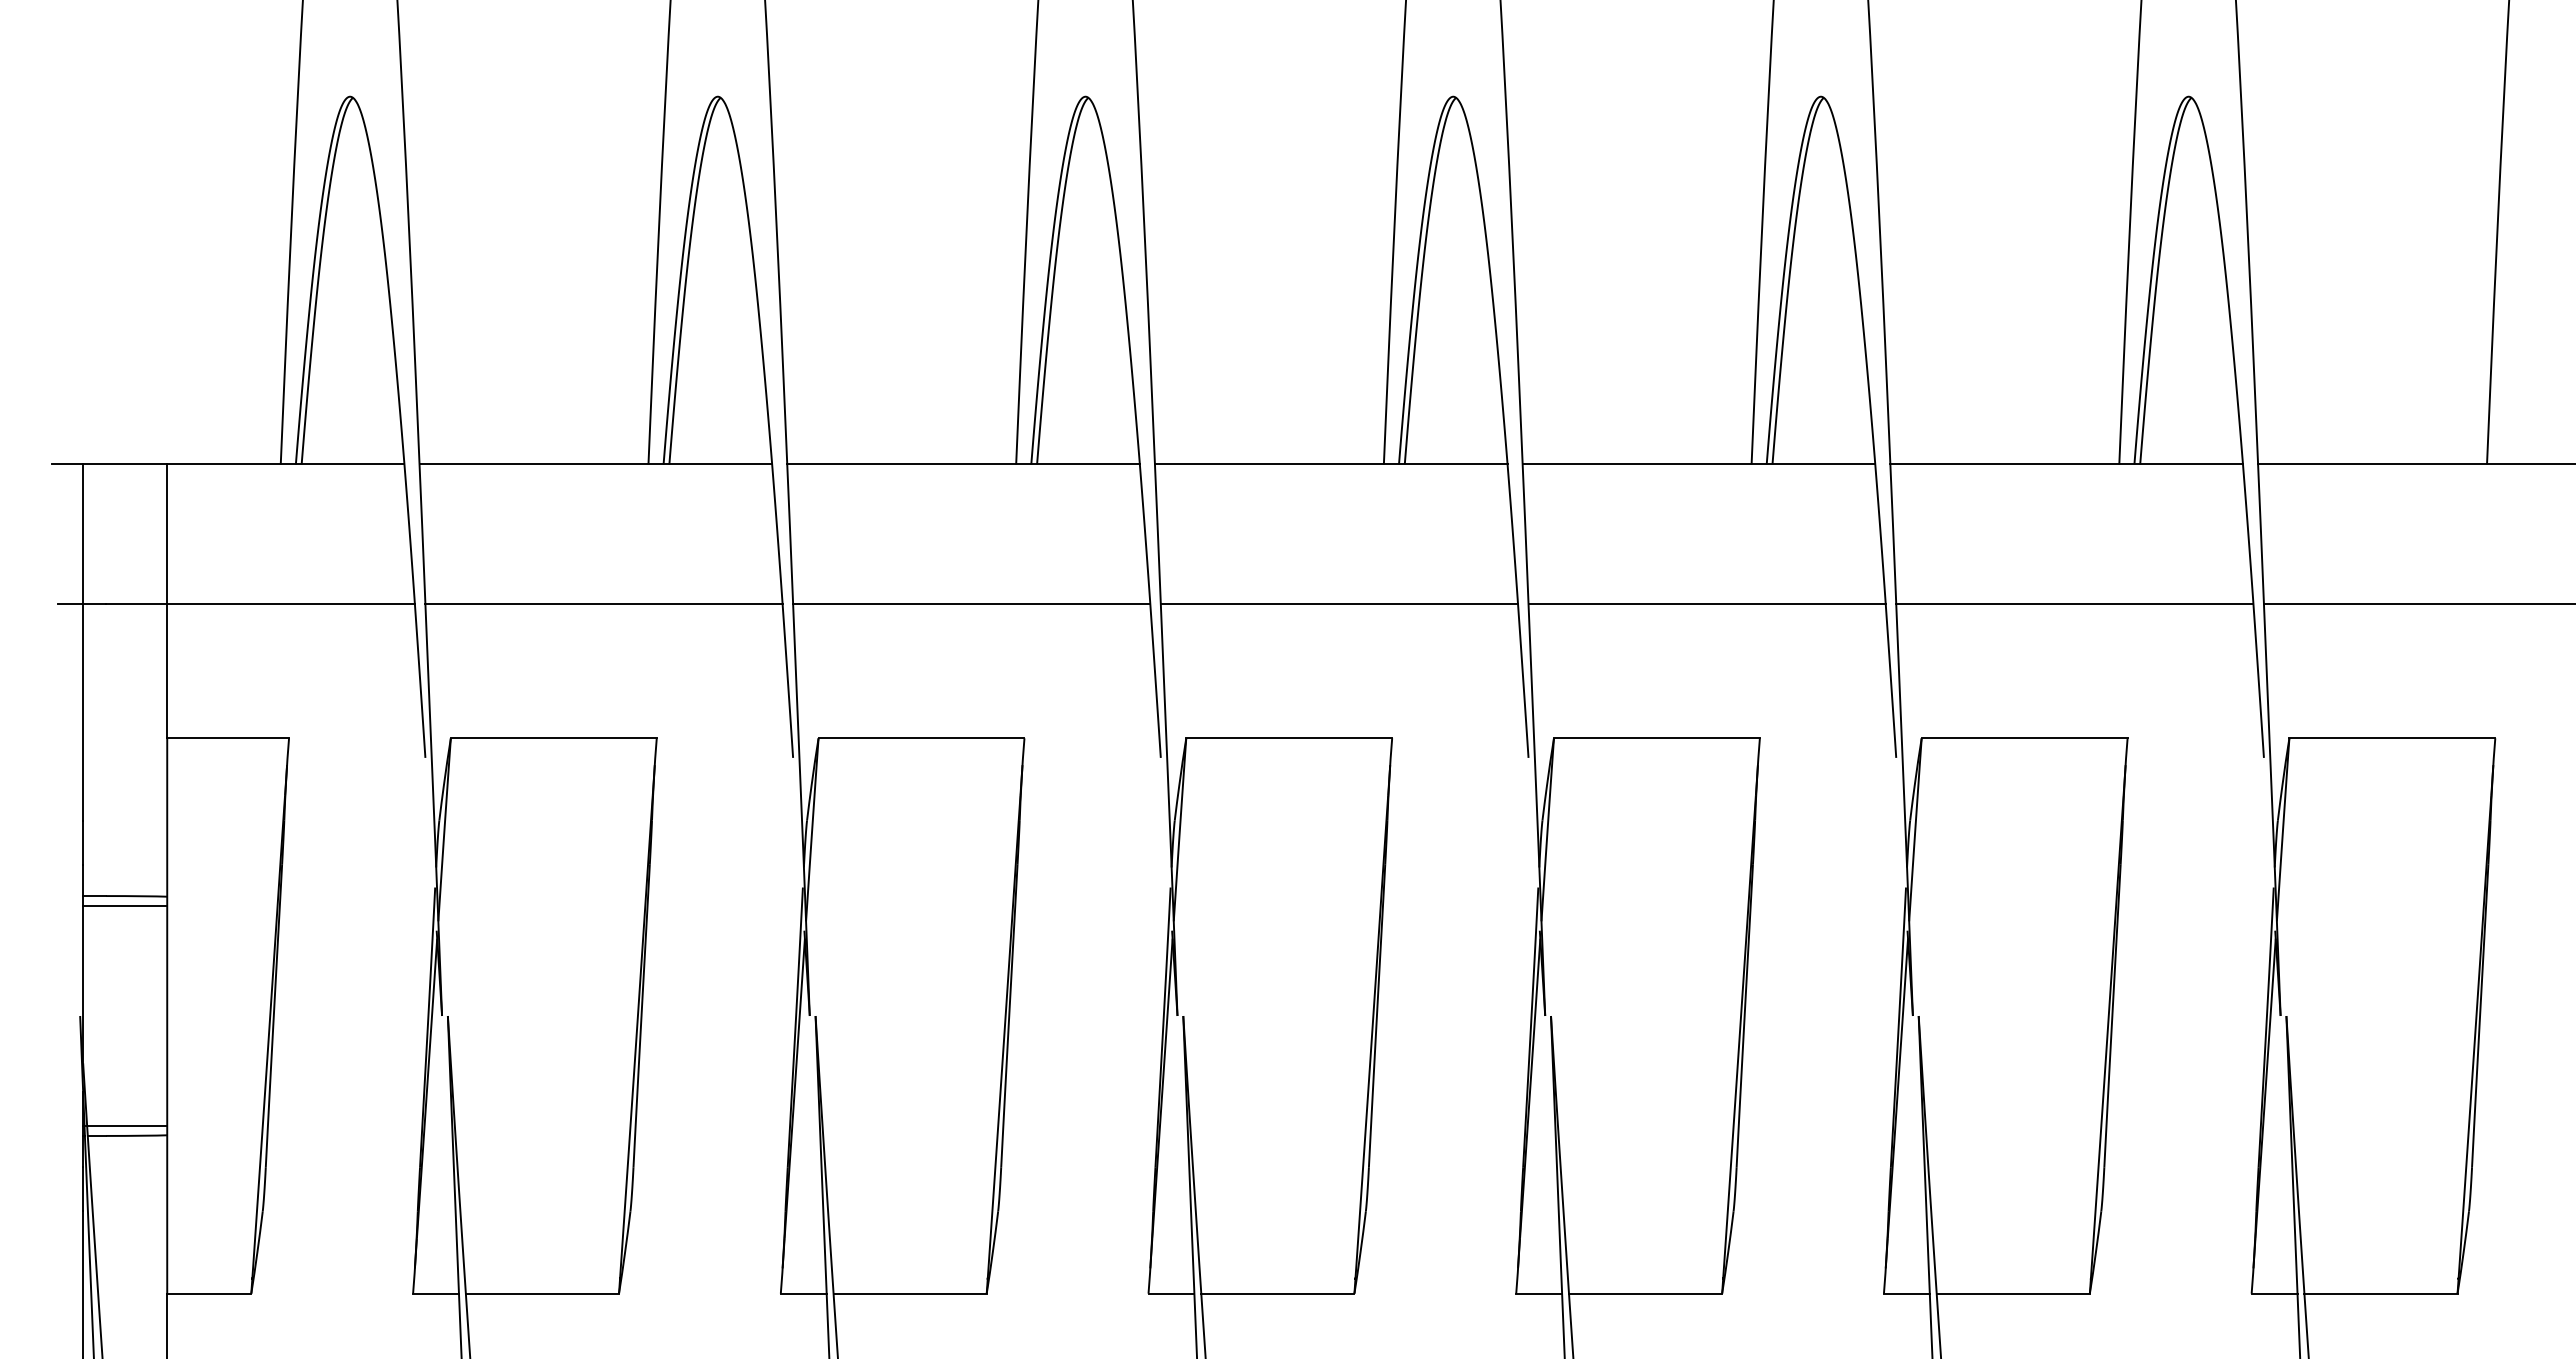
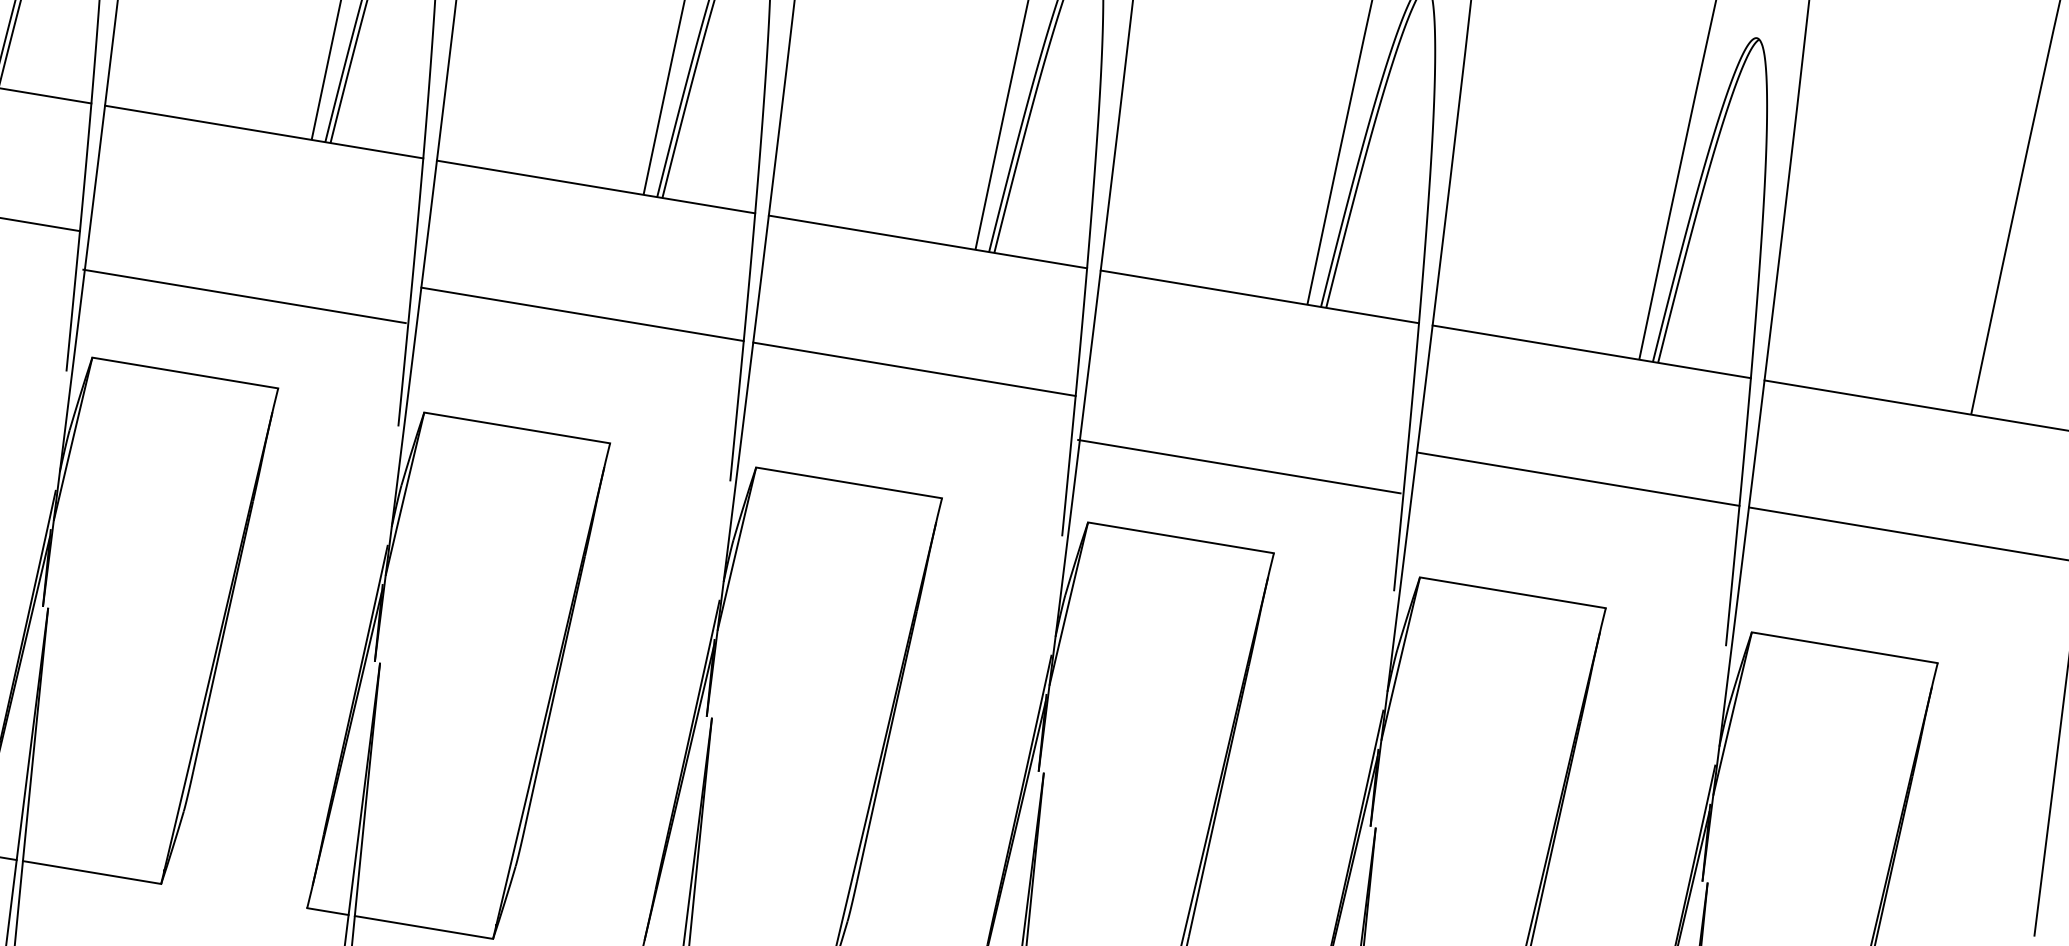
line: (603, 604) -> (244, 296), moved
line: (1706, 604) -> (1238, 466), moved

